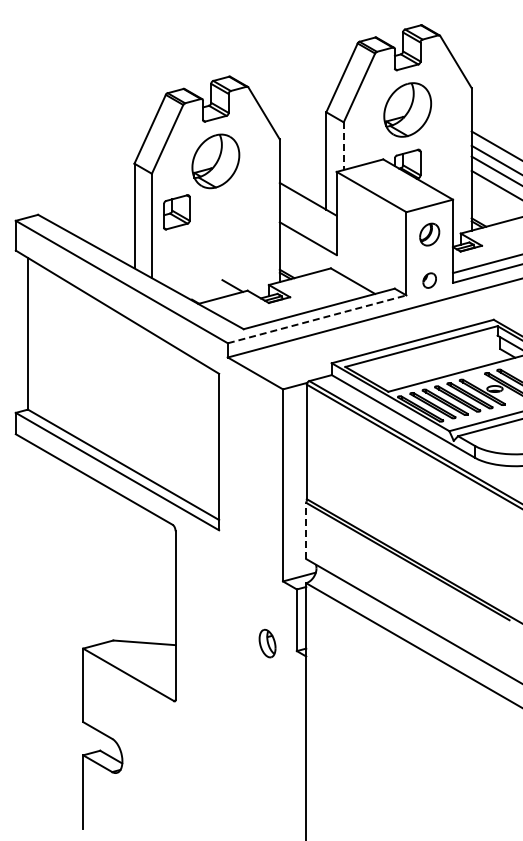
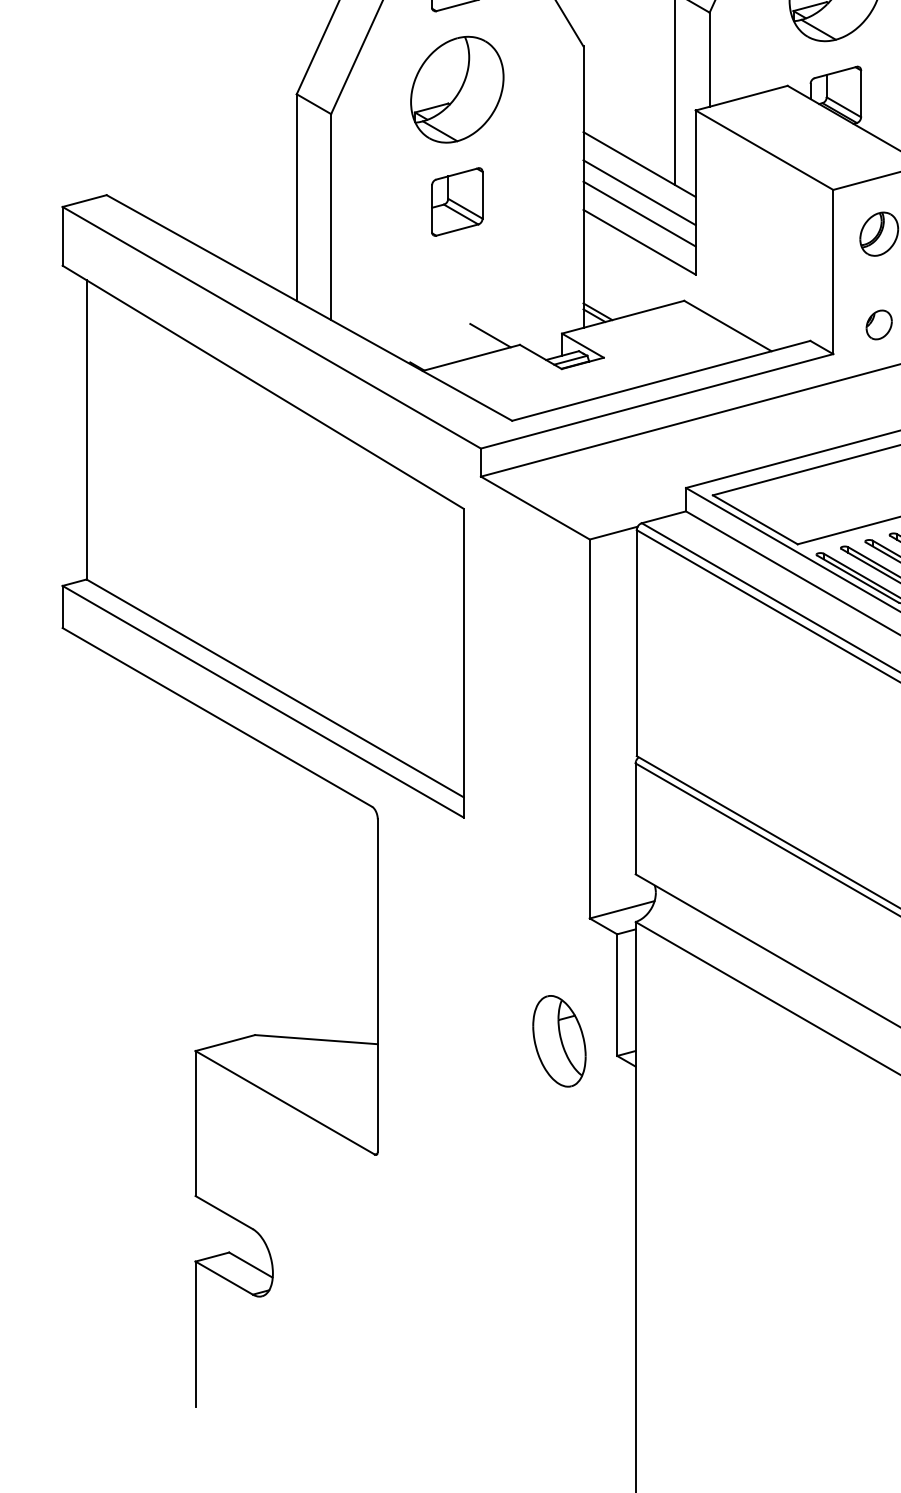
line: (343, 146) -> (709, 60), dashed -> solid
part: (176, 212) -> (456, 202), moved
line: (307, 213) -> (638, 192), added
line: (307, 224) -> (638, 214), added
line: (317, 319) -> (657, 401), dashed -> solid
line: (306, 530) -> (636, 817), dashed -> solid
part: (267, 643) -> (559, 1040), size x1.67

